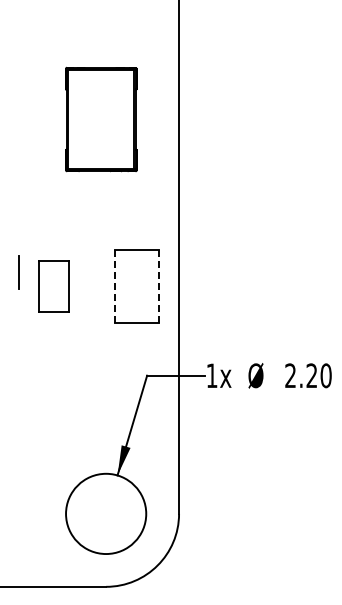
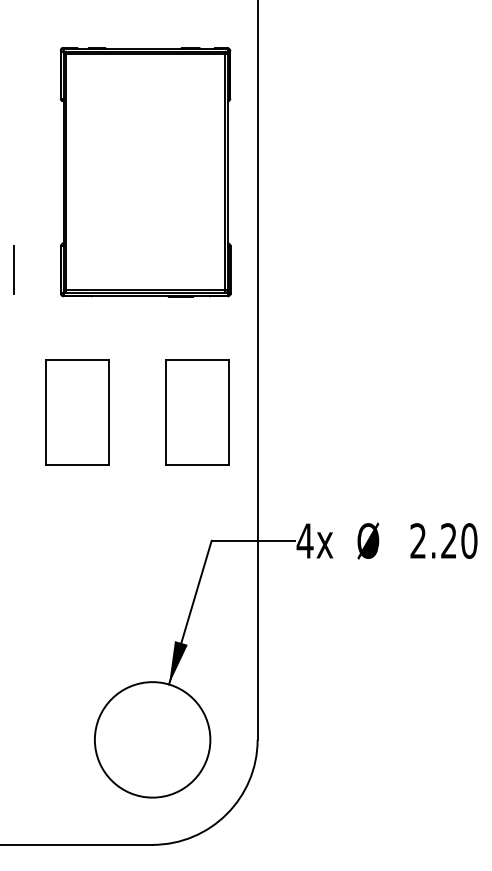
part: (101, 119) -> (145, 172), size x1.67
line: (18, 272) -> (13, 269), moved
part: (53, 286) -> (76, 412), size x1.43
line: (115, 286) -> (166, 412), dashed -> solid
line: (159, 286) -> (229, 412), dashed -> solid
text: (211, 375) -> (304, 540), 1x -> 4x

